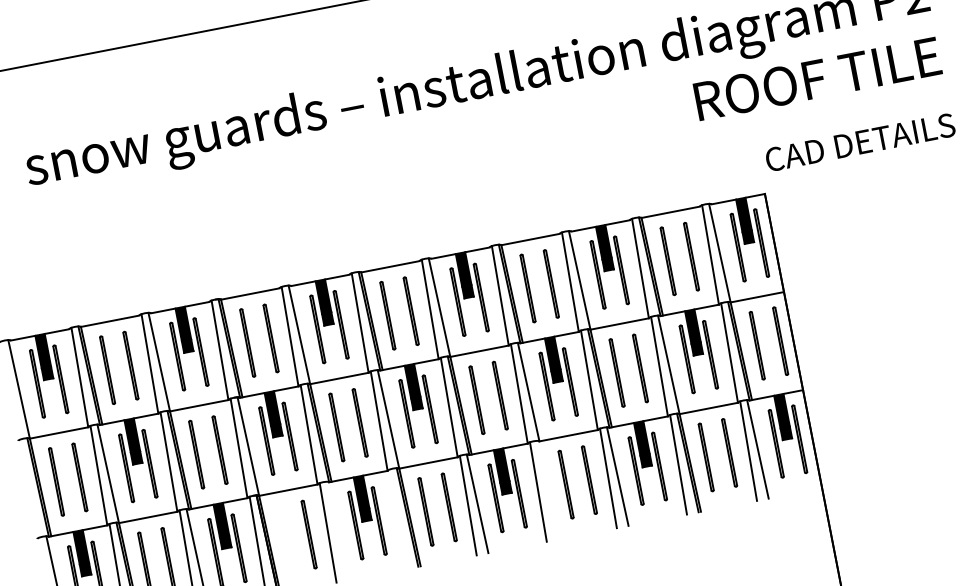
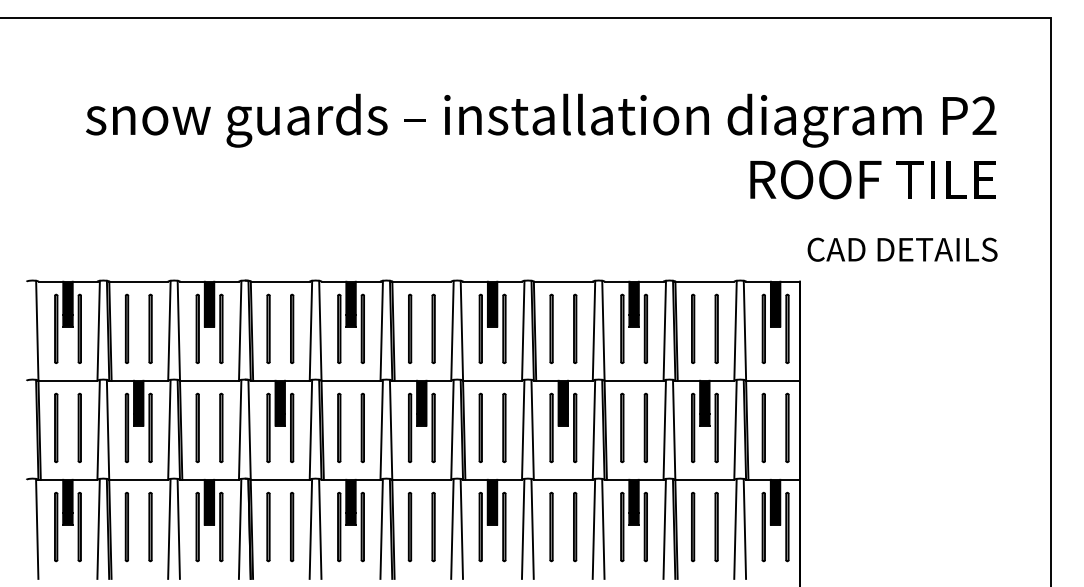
line: (547, 489) -> (532, 528), added
line: (397, 518) -> (381, 528), added
line: (337, 530) -> (320, 528), added
line: (285, 538) -> (268, 526), added

